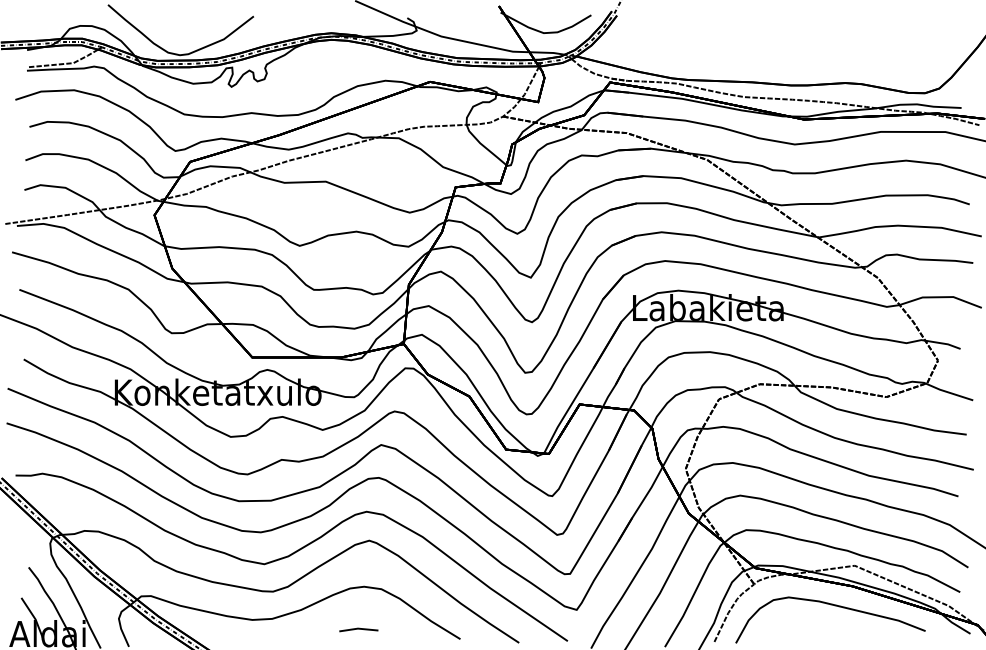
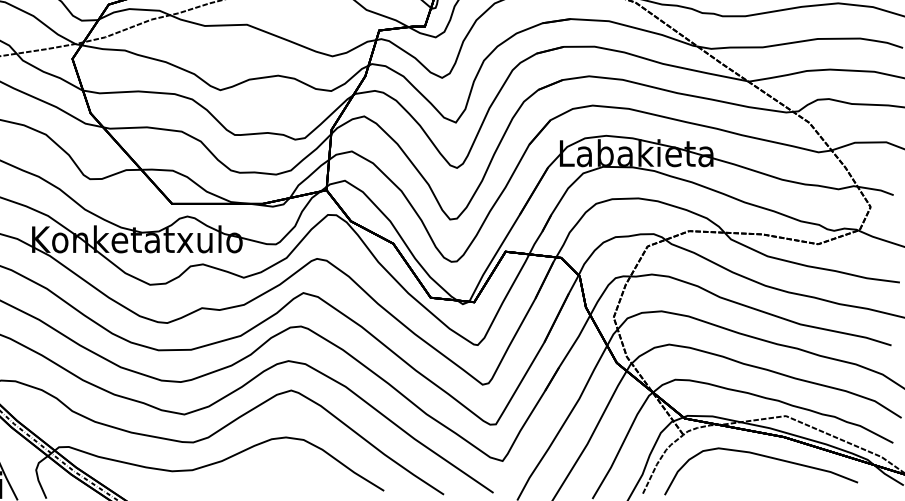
line: (358, 629) -> (280, 481), removed

